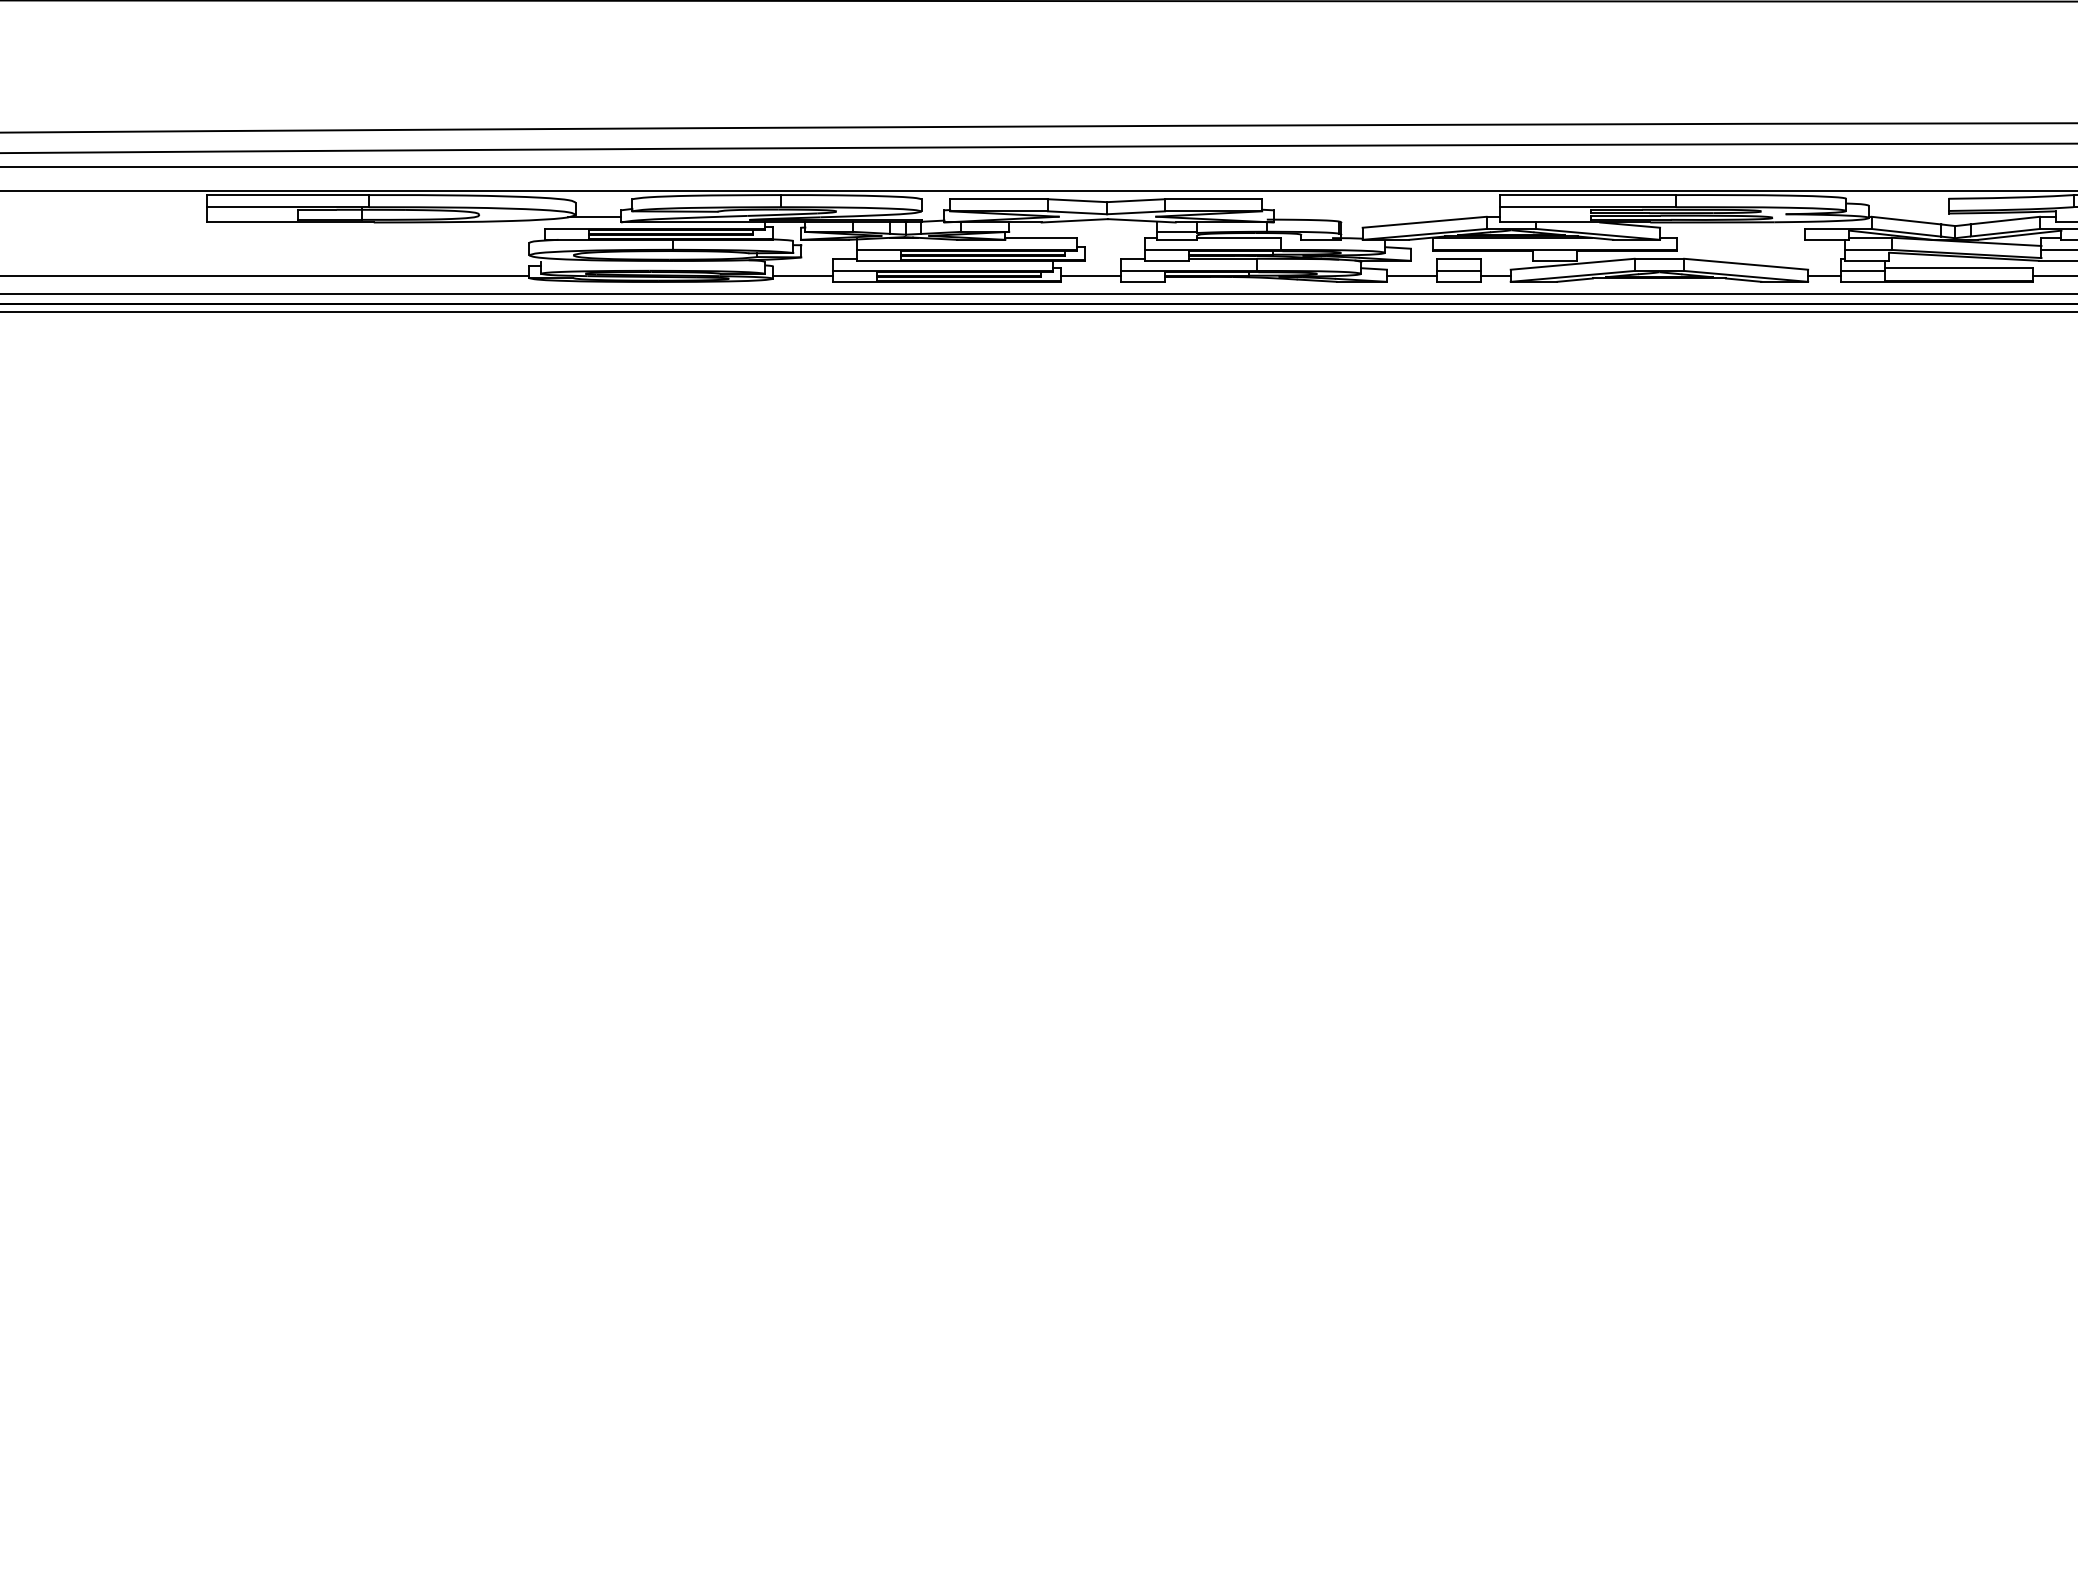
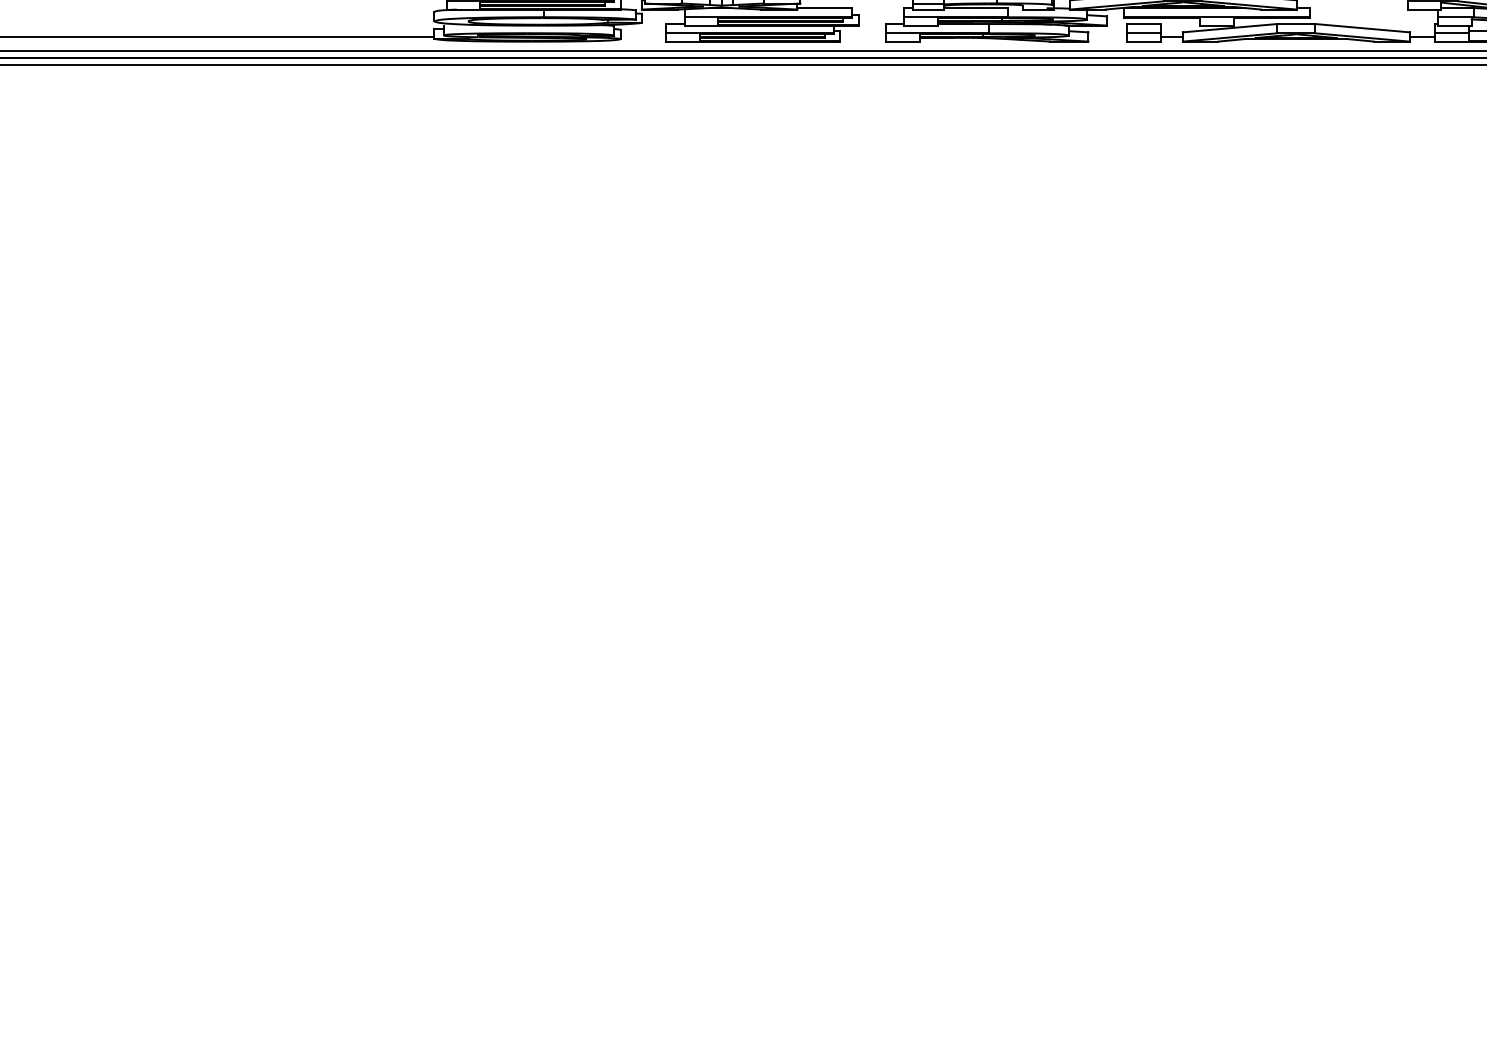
line: (803, 275) -> (643, 36), removed
line: (1091, 275) -> (863, 36), removed
line: (1411, 275) -> (1107, 36), removed

